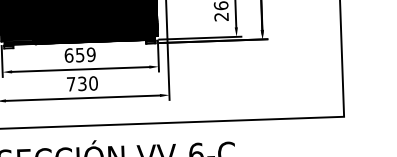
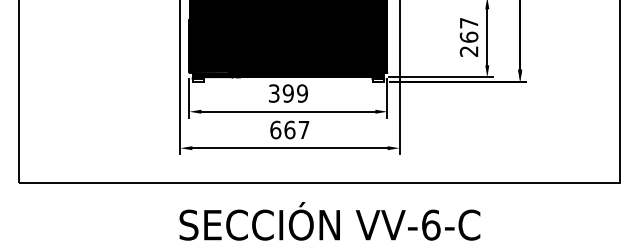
text: (73, 55) -> (280, 93), 659 -> 399
text: (82, 83) -> (289, 129), 730 -> 667

